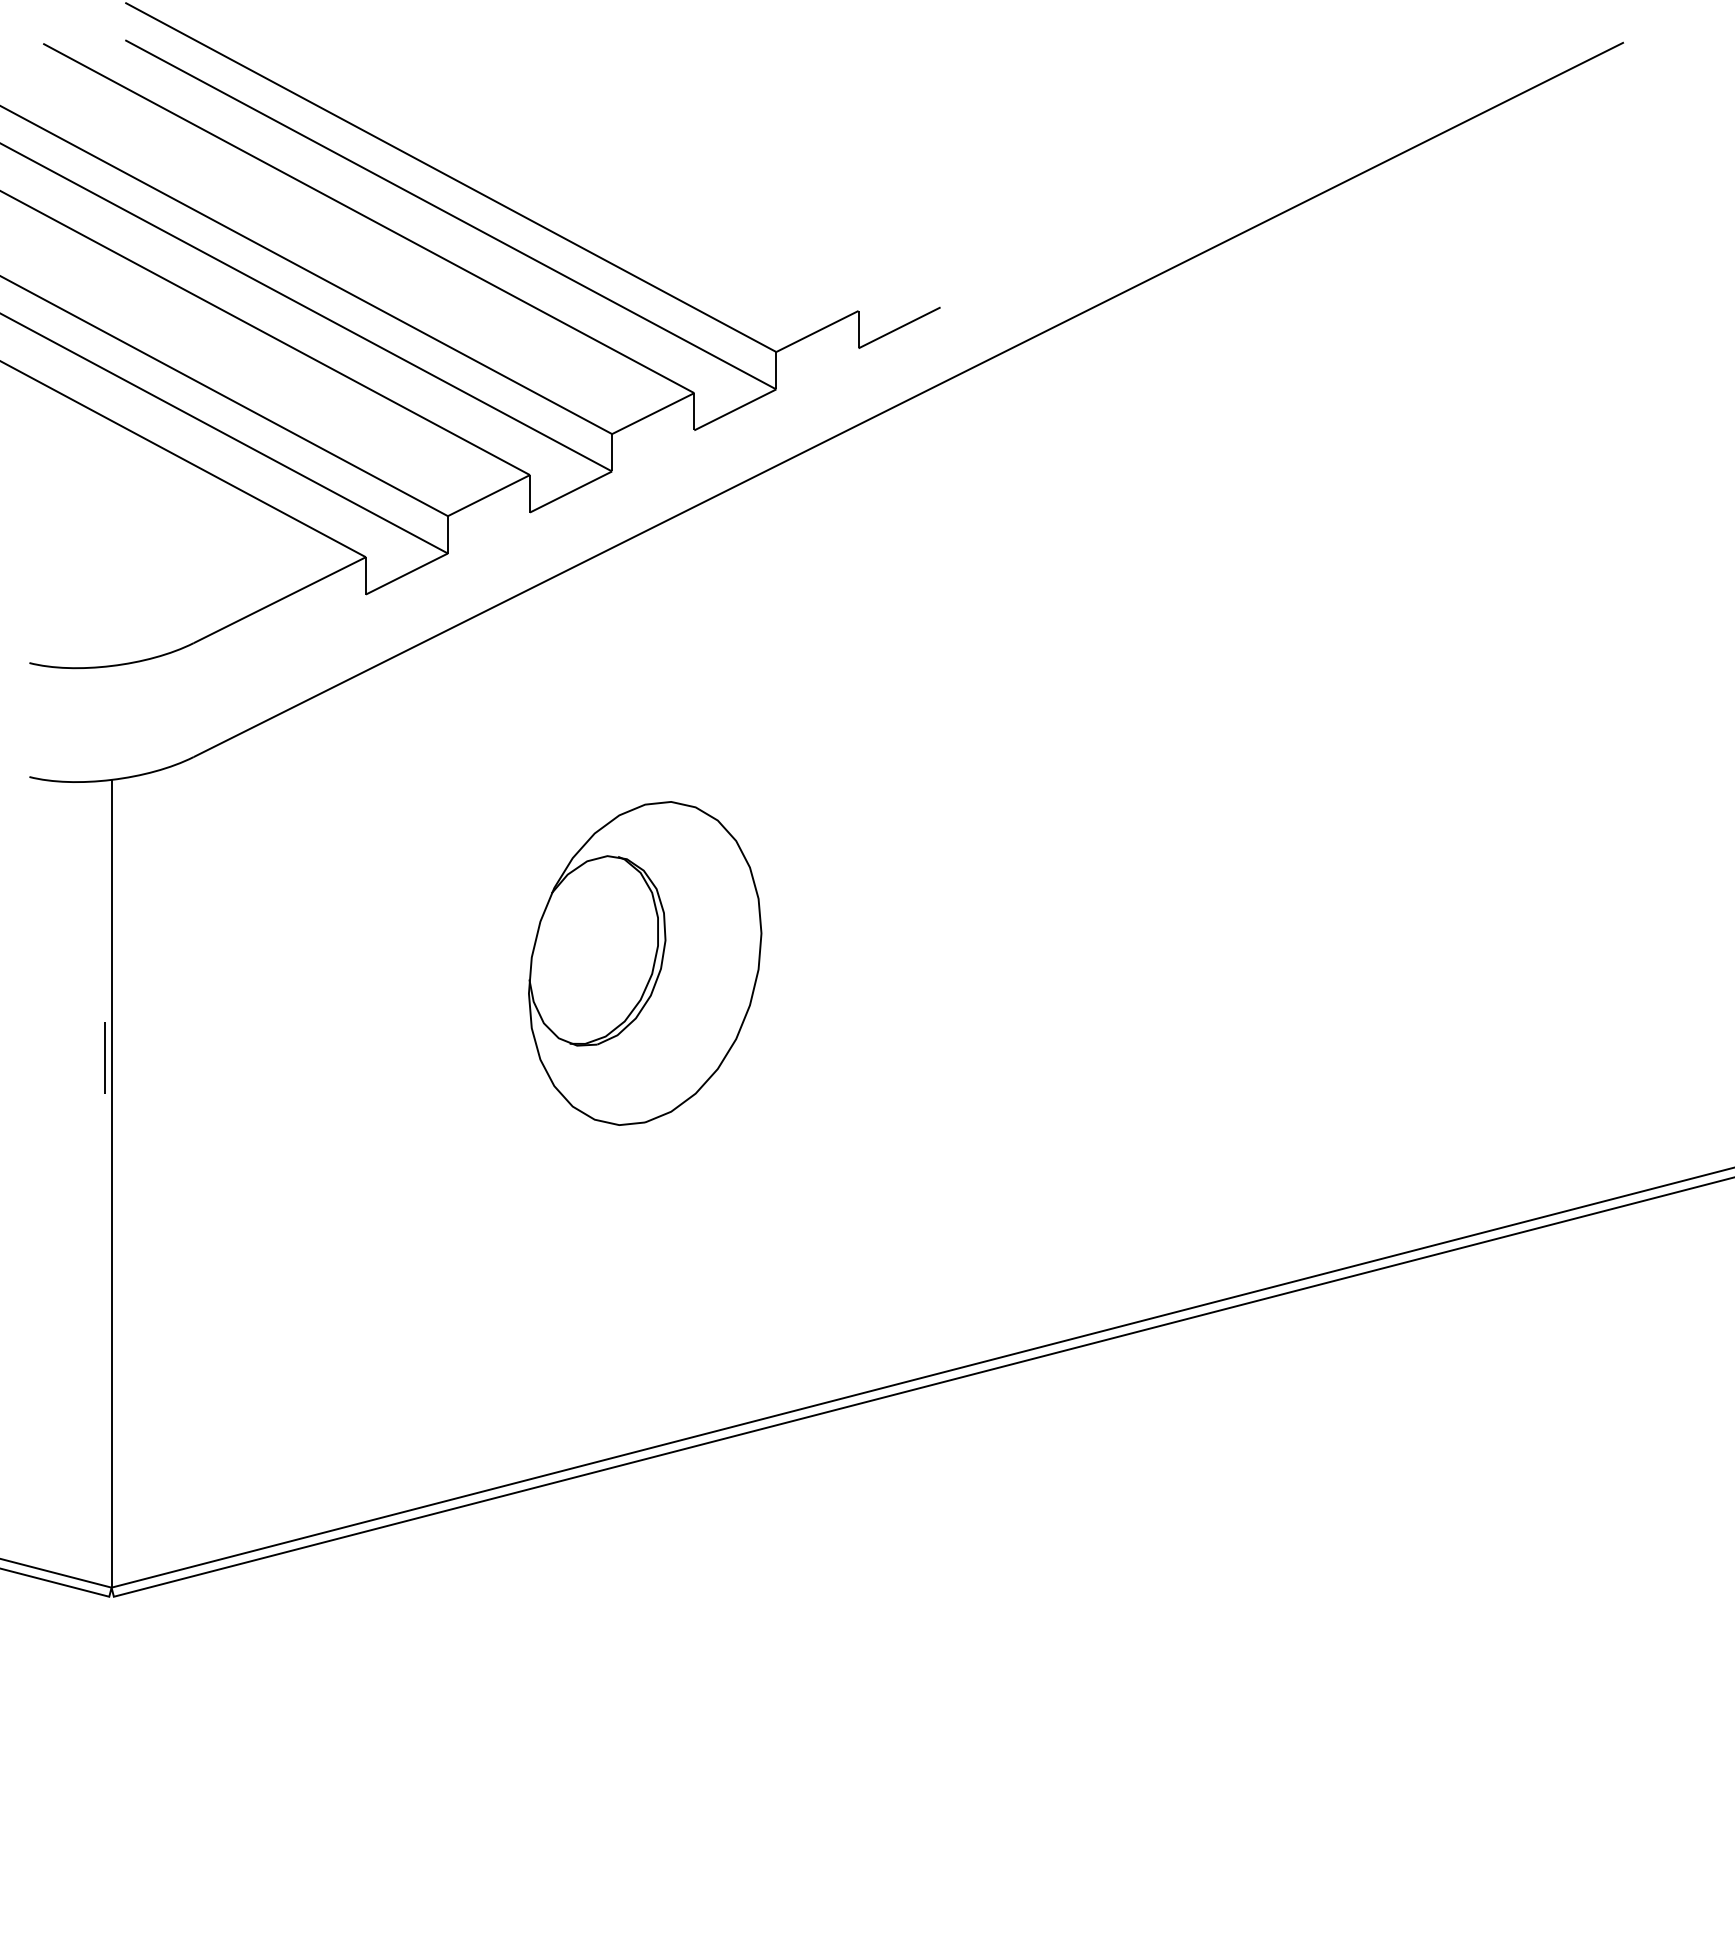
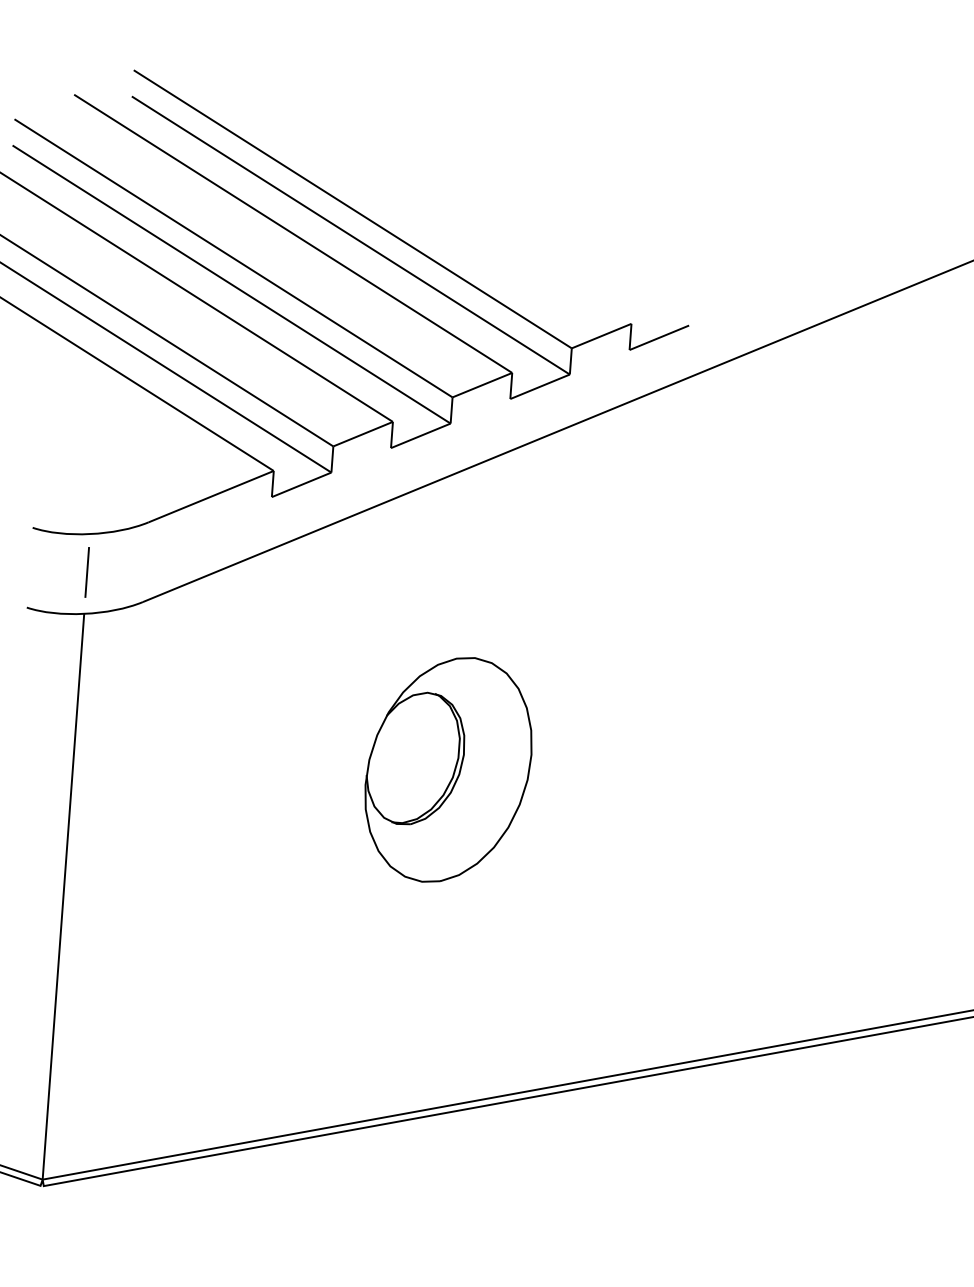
line: (104, 1057) -> (87, 572), moved

